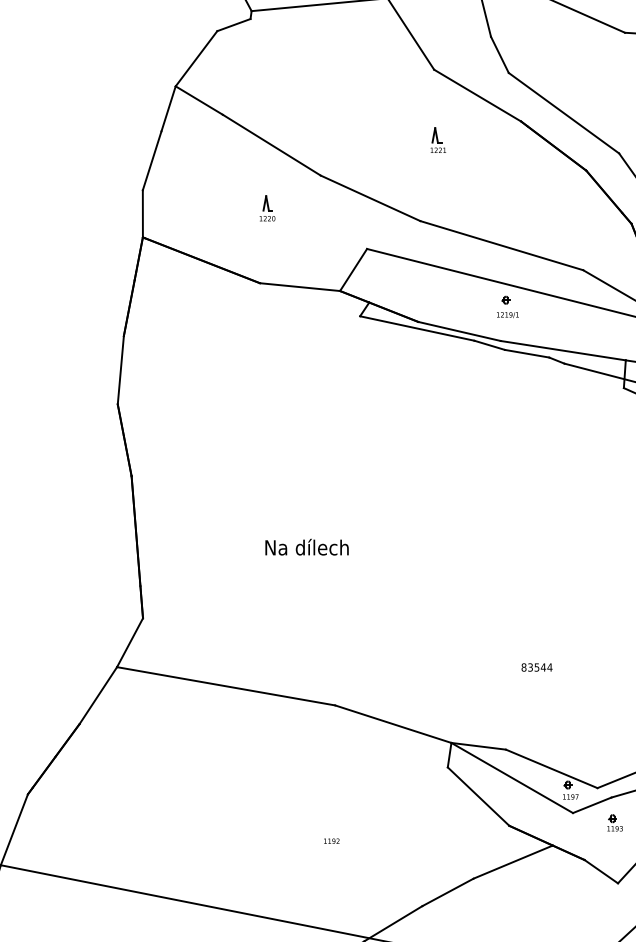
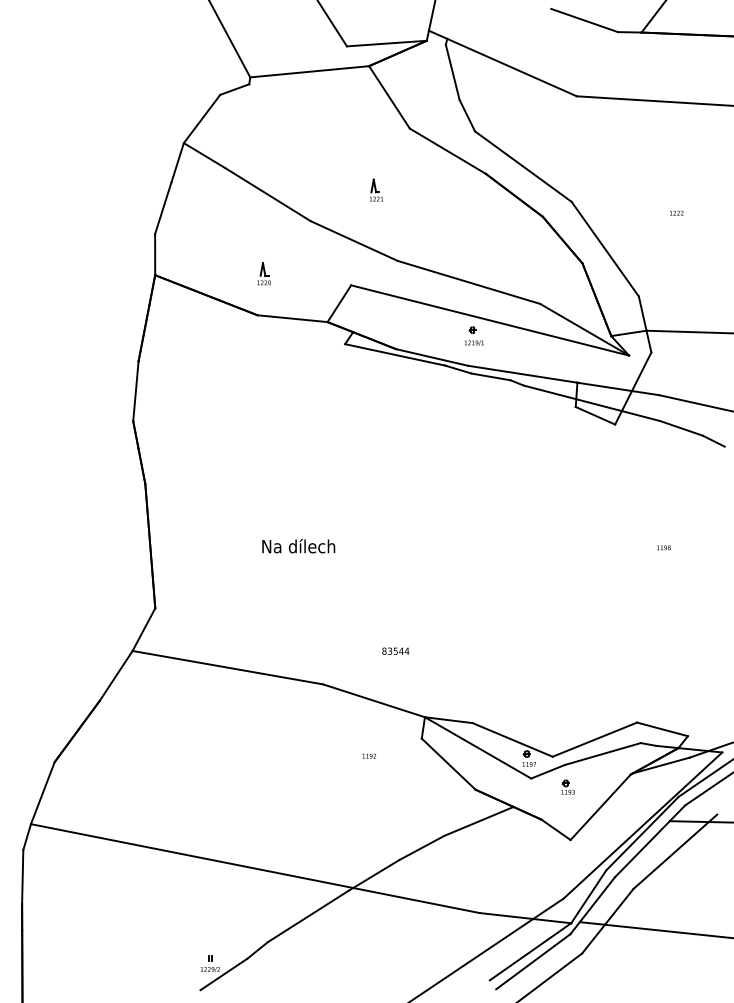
part: (438, 139) -> (376, 189), moved
part: (266, 207) -> (263, 273), moved
text: (536, 666) -> (395, 650), moved
text: (330, 840) -> (368, 755), moved

